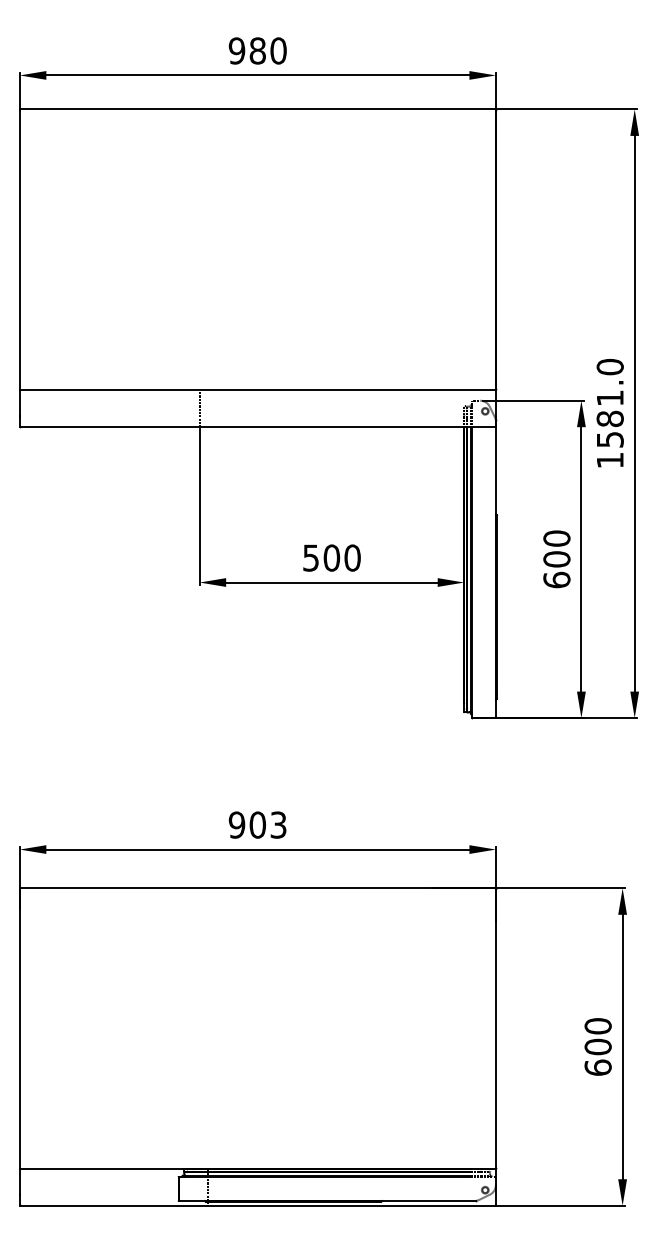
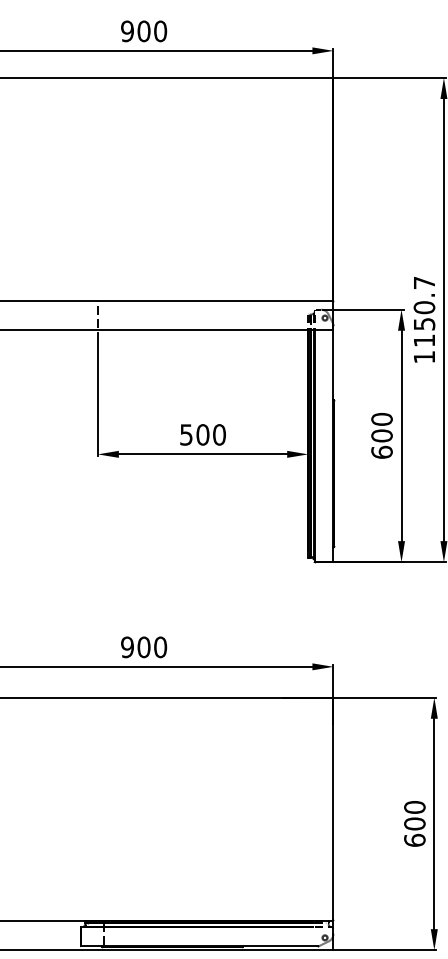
text: (257, 50) -> (143, 31), 980 -> 900
text: (609, 402) -> (423, 311), 1581.0 -> 1150.7
text: (278, 824) -> (160, 646), 903 -> 900

